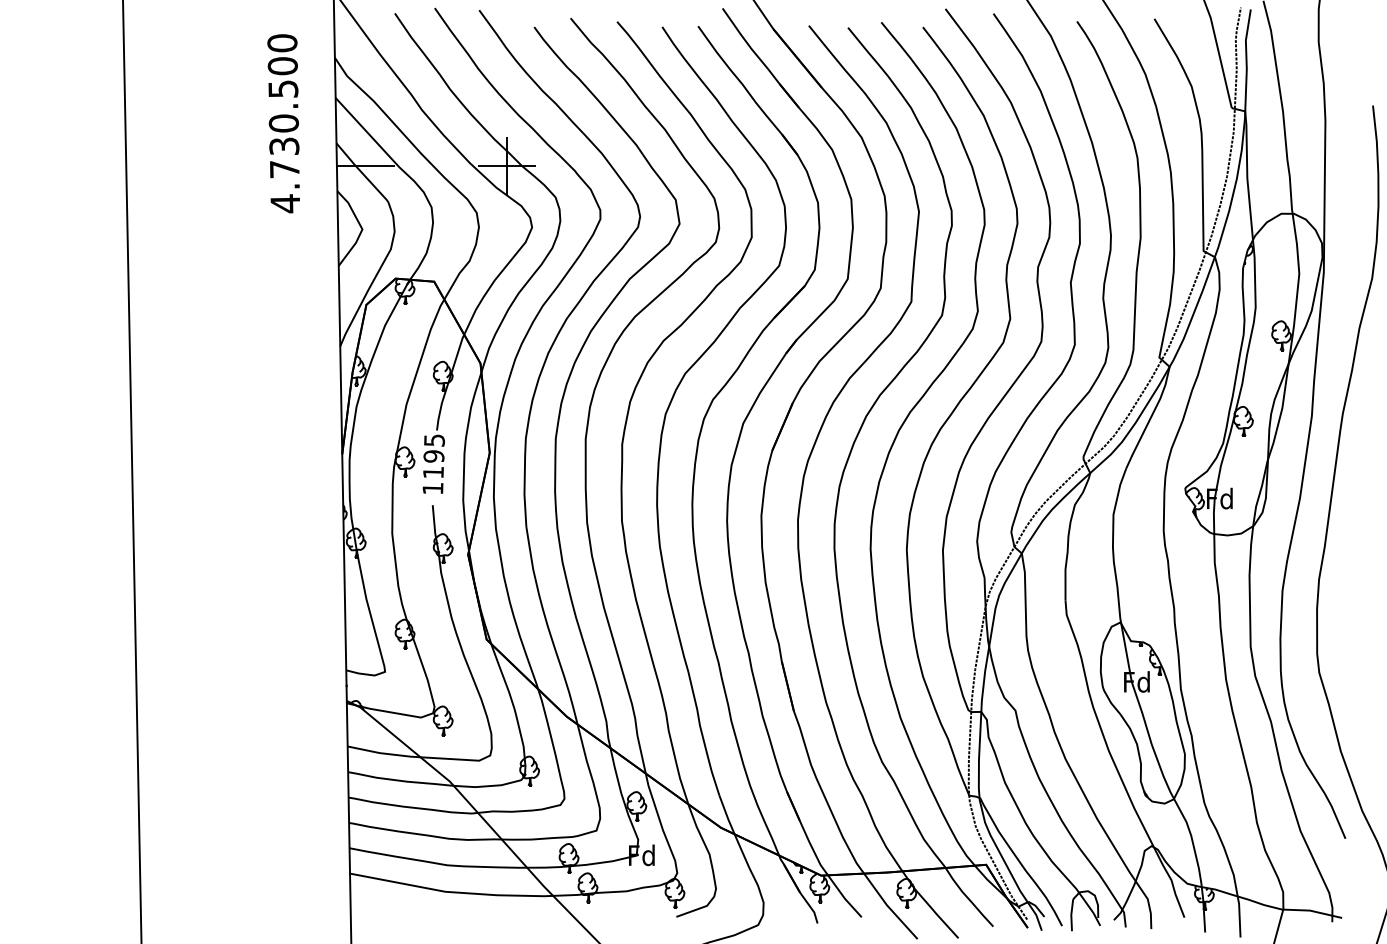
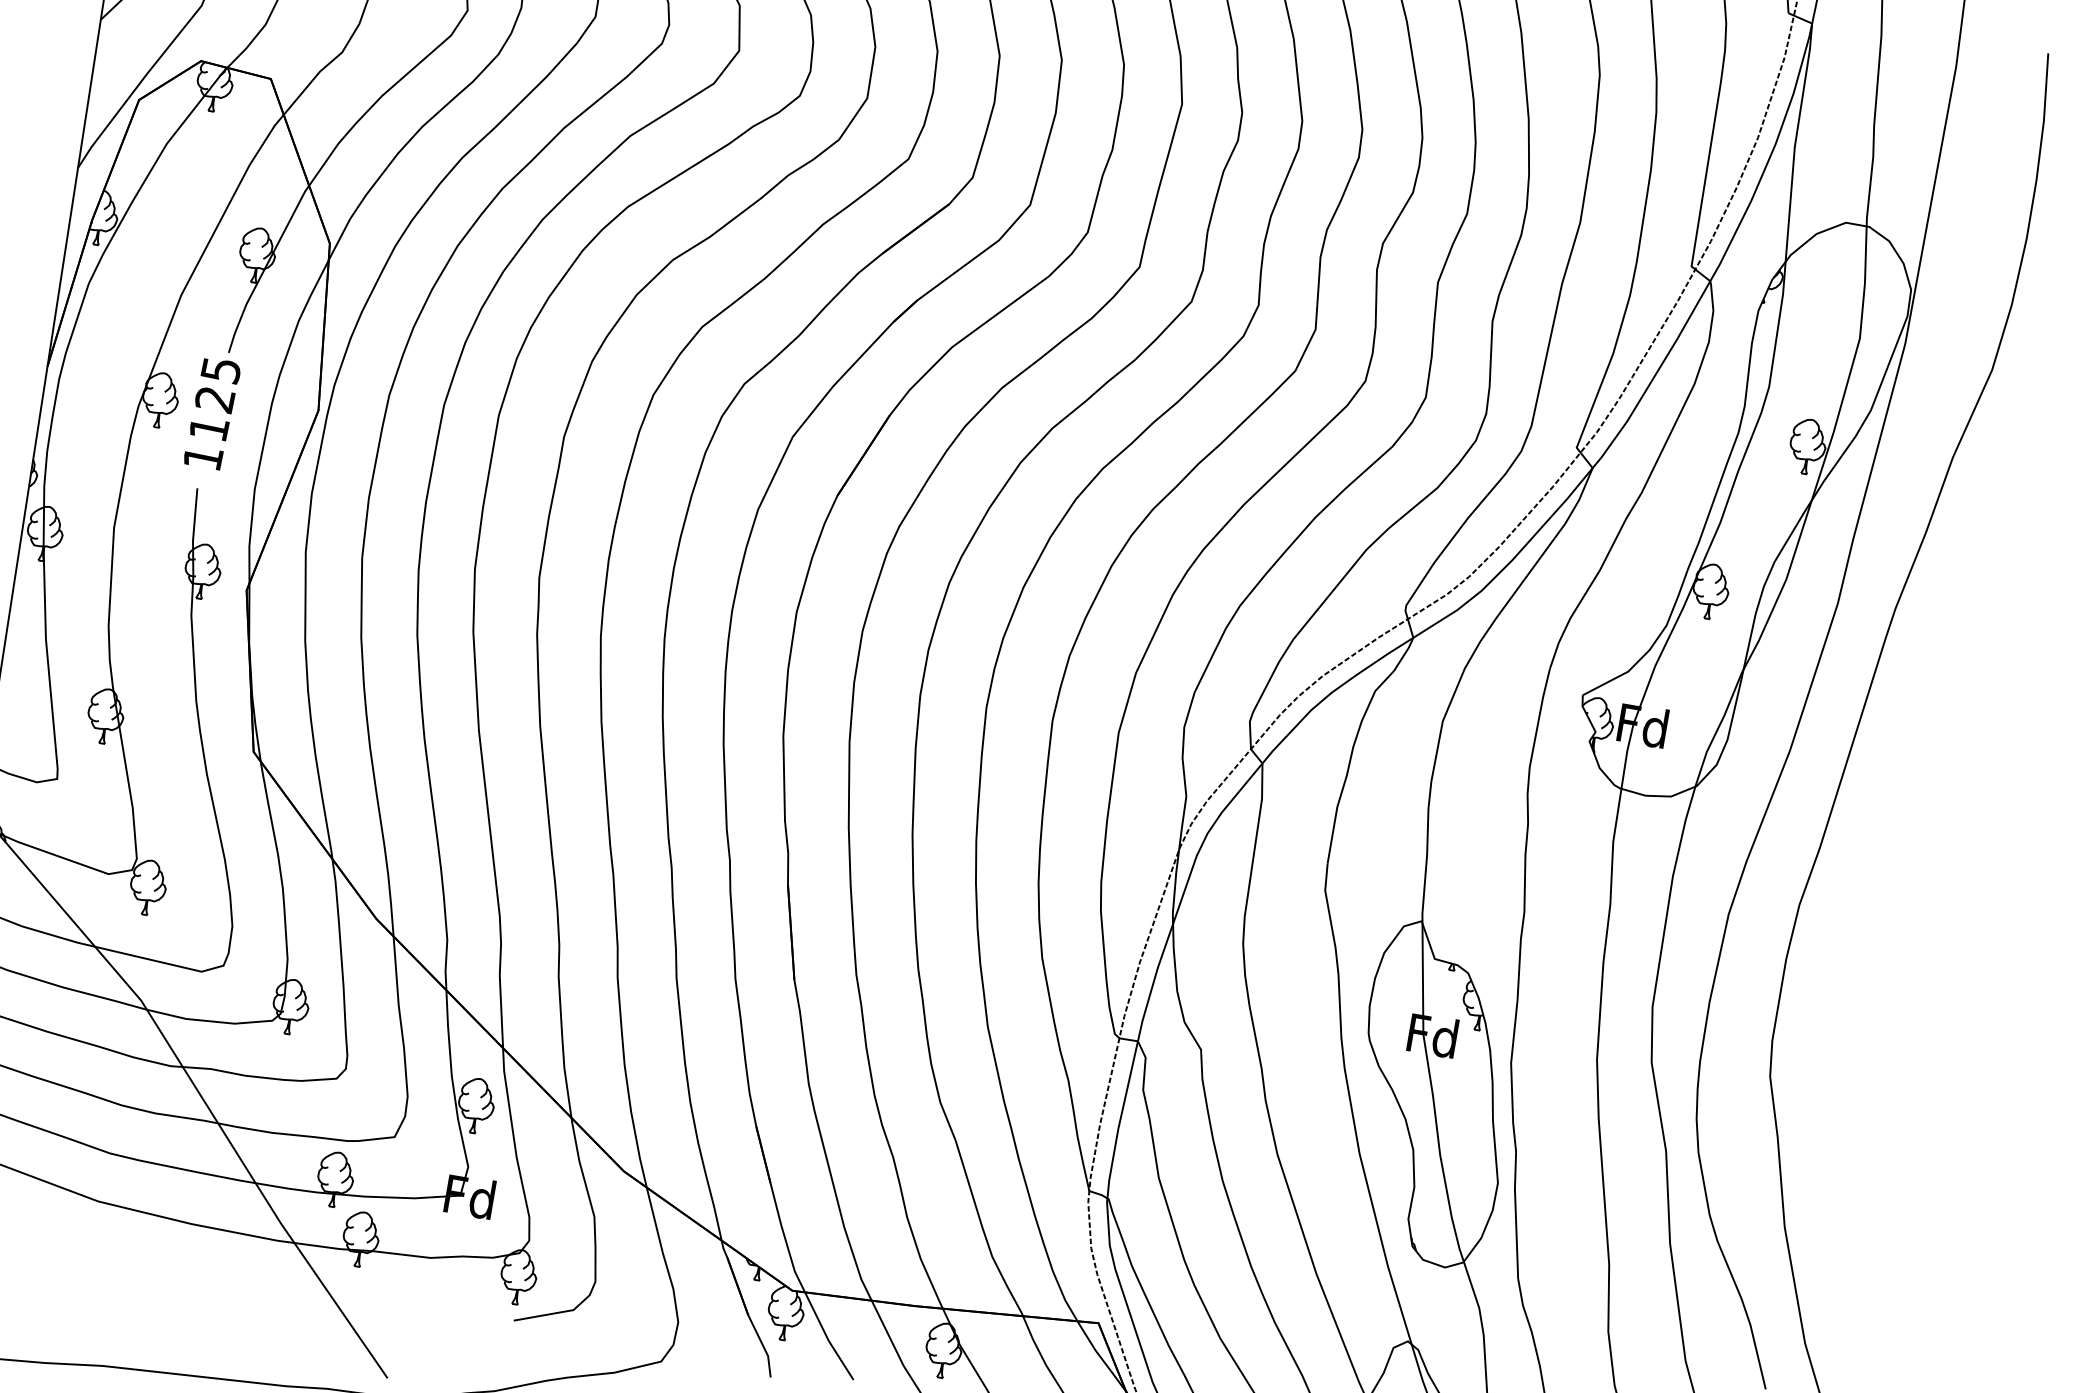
text: (433, 456) -> (214, 399), 1195 -> 1125

